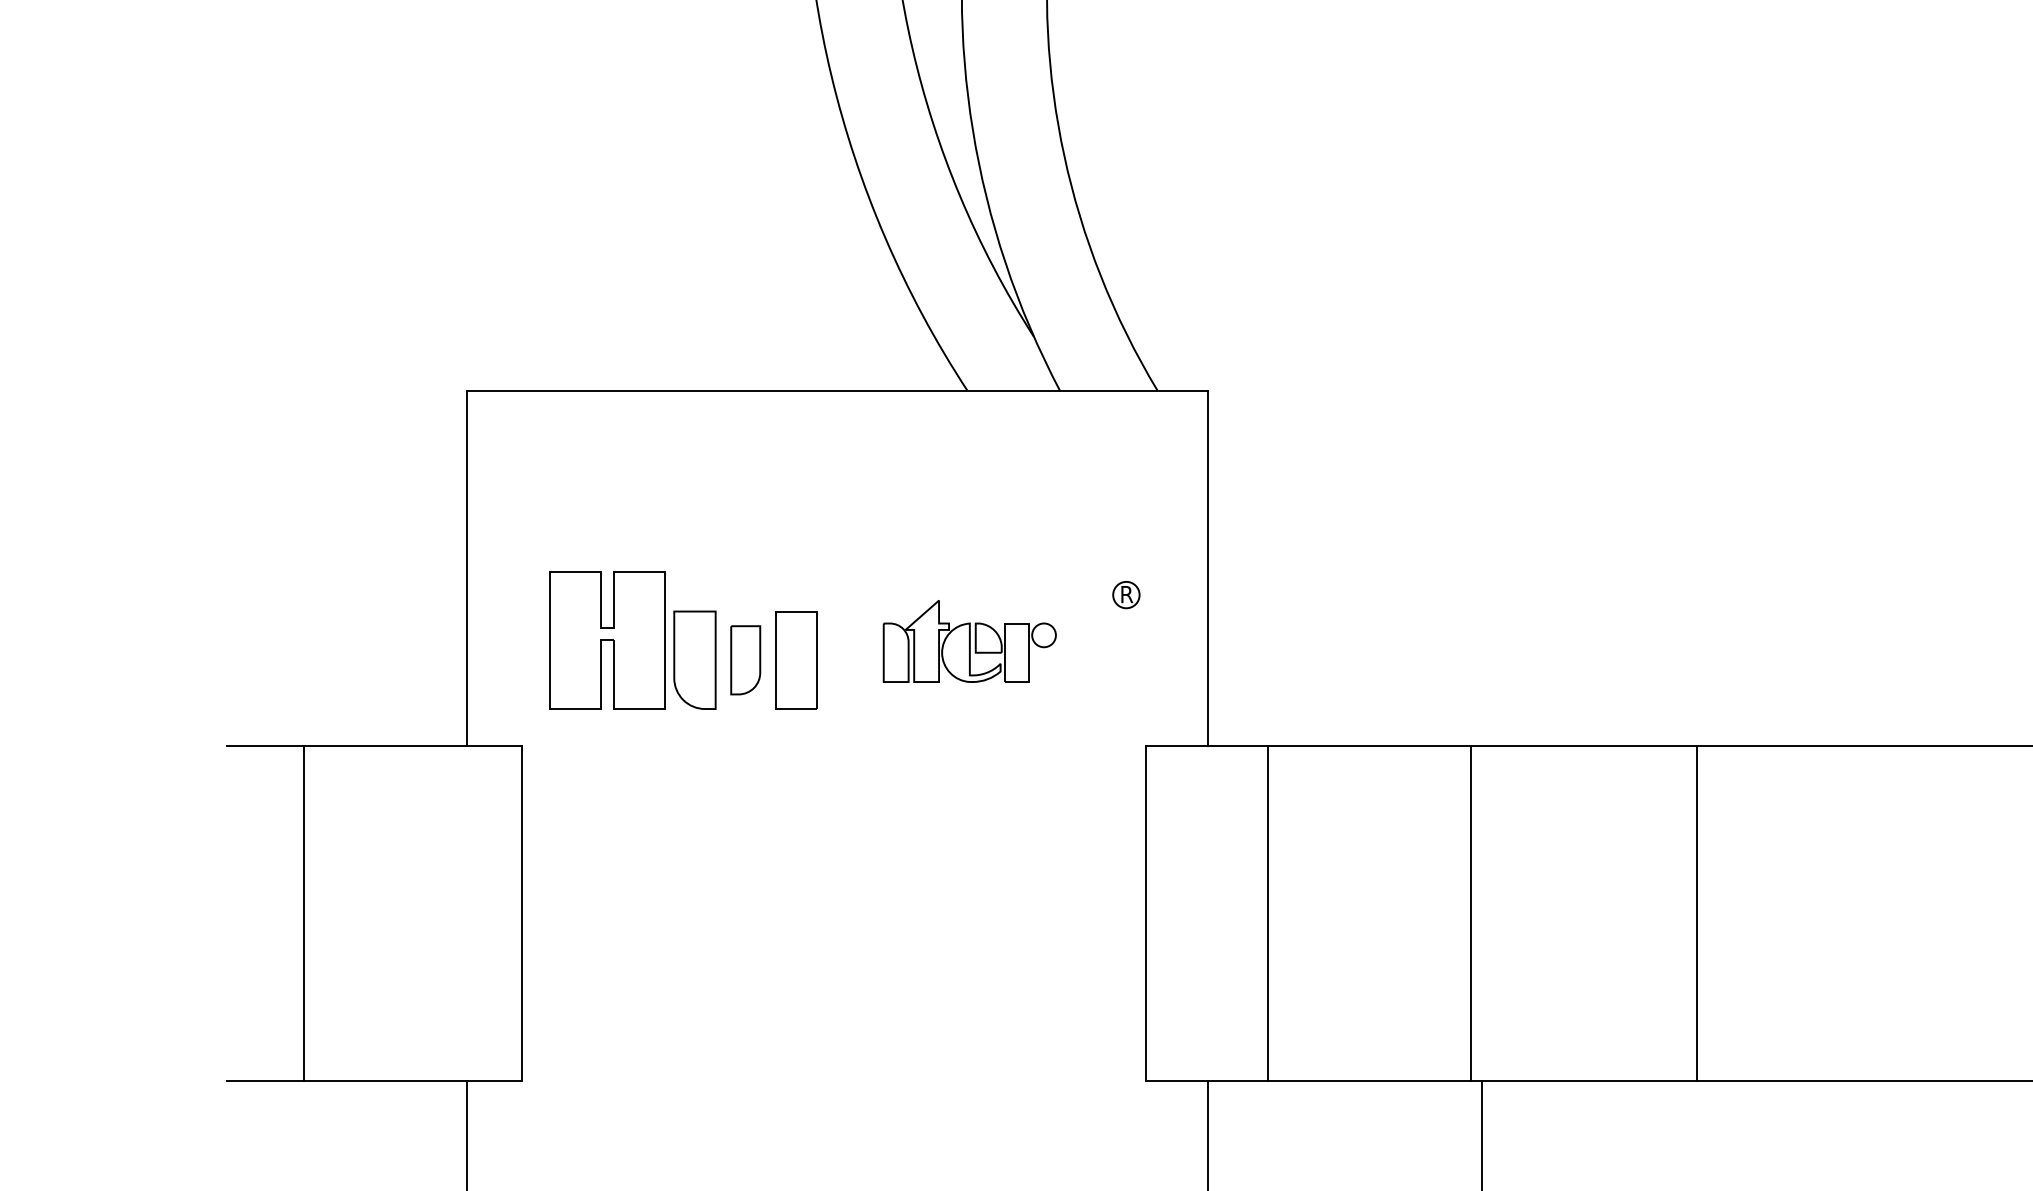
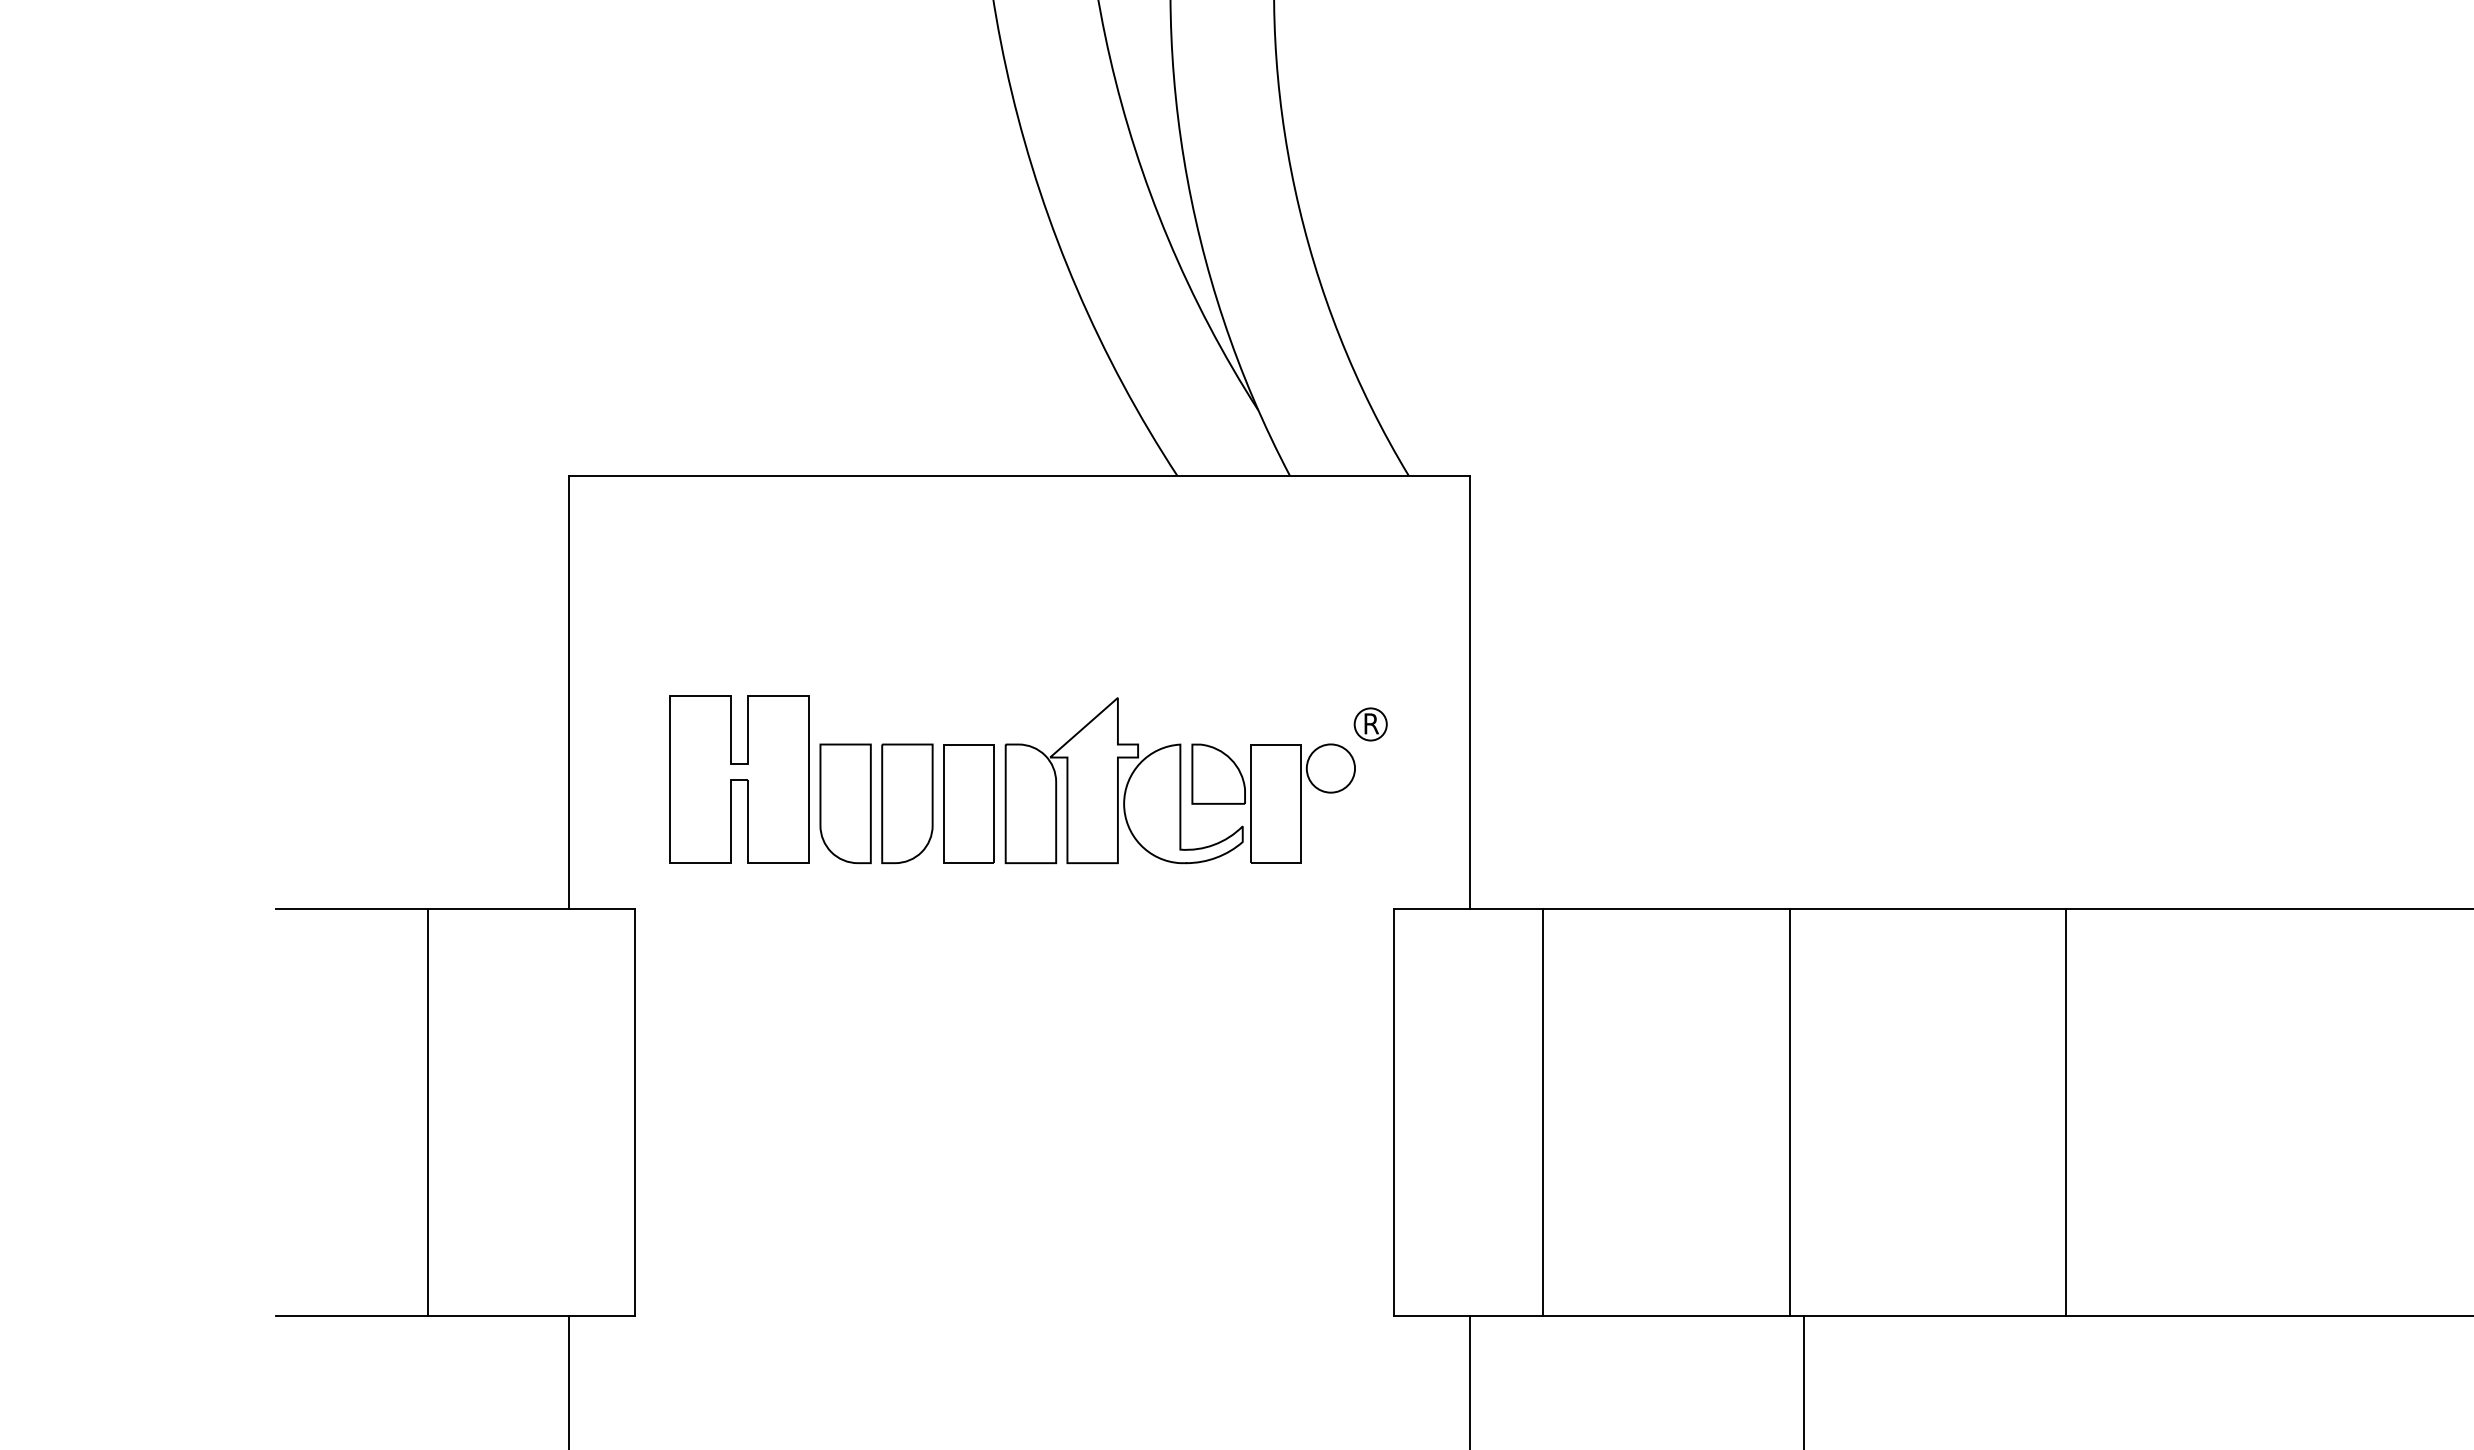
part: (969, 641) -> (1179, 780), size x1.67
part: (745, 659) -> (907, 803), size x1.43
line: (303, 913) -> (428, 1112), moved

